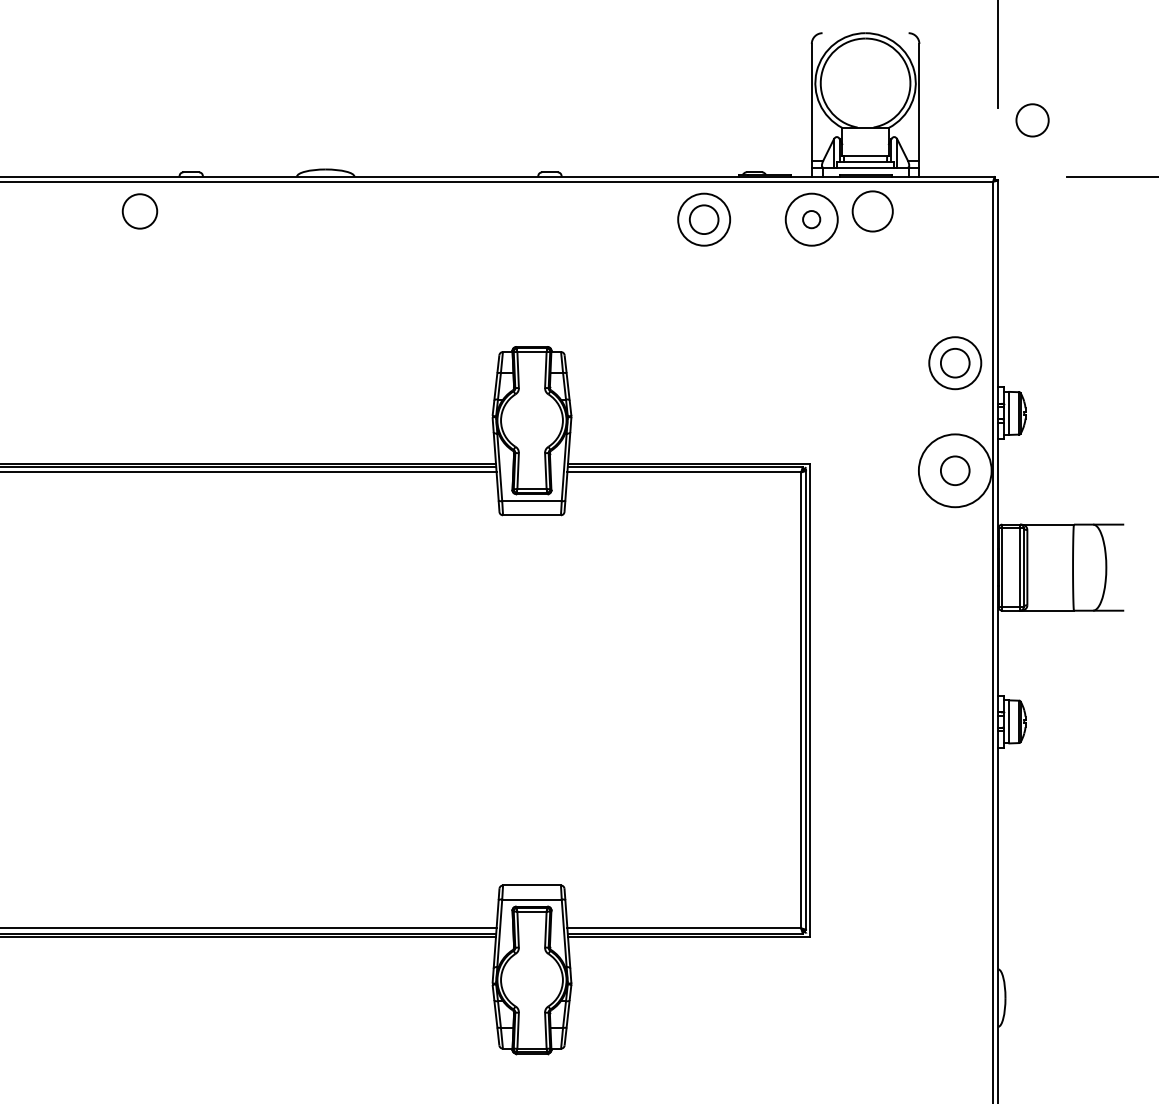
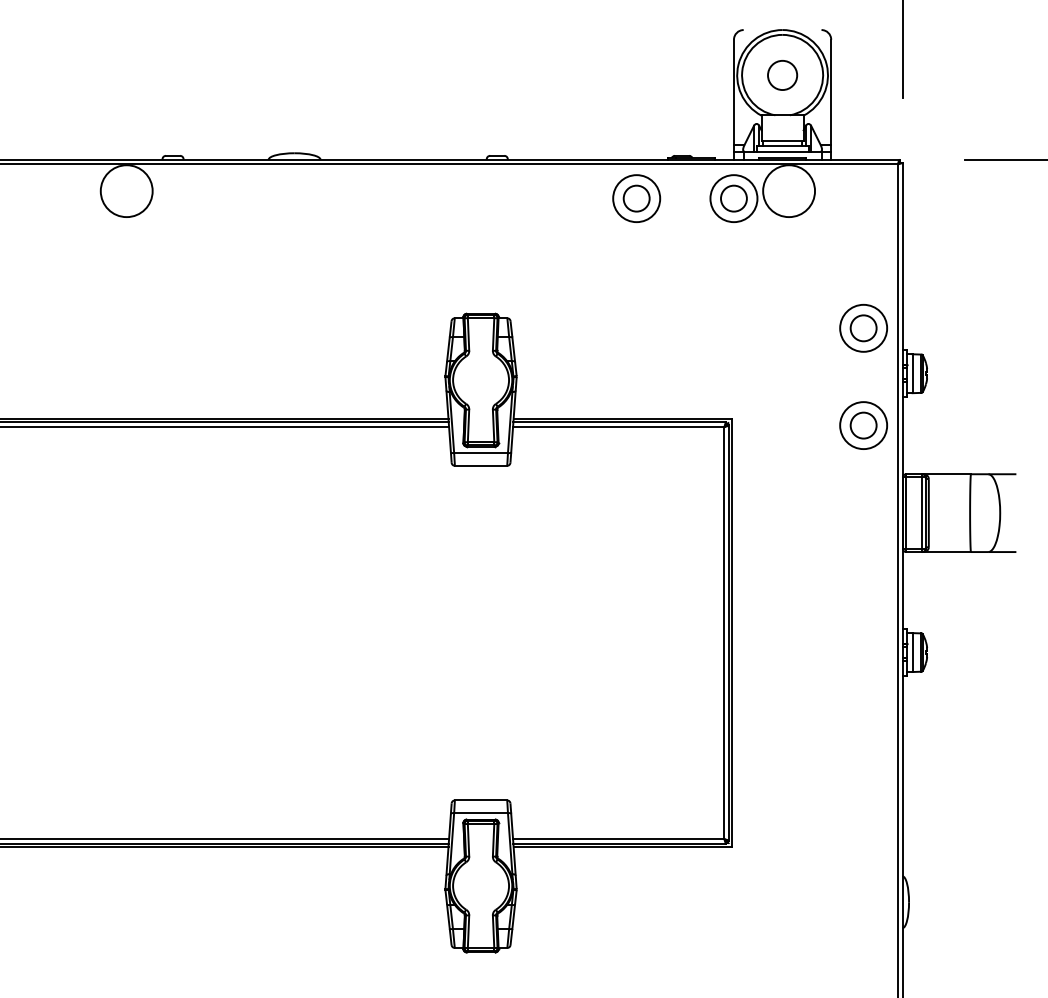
circle: (1032, 120) -> (782, 75), moved
circle: (139, 211) -> (126, 191), size x1.67
circle: (872, 211) -> (788, 191), size x1.43
circle: (811, 219) -> (733, 198), size x1.67
circle: (955, 470) -> (863, 425), size x0.71

